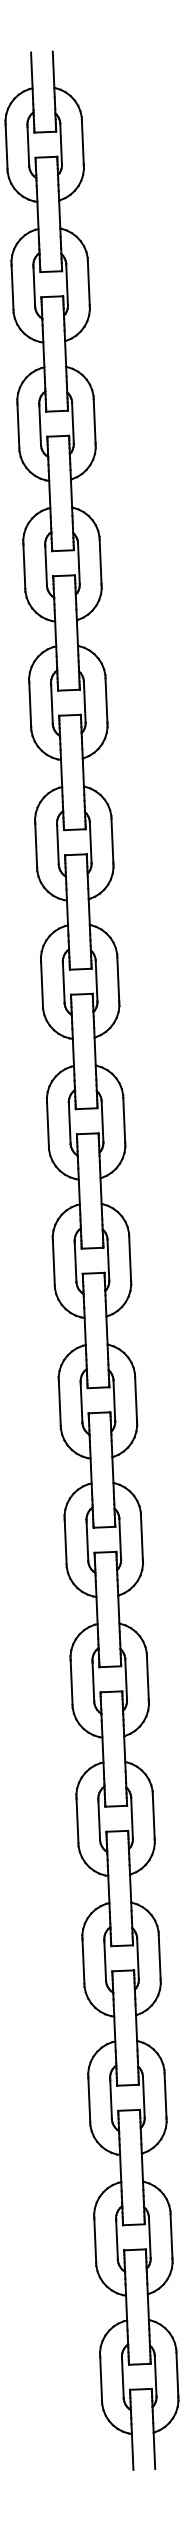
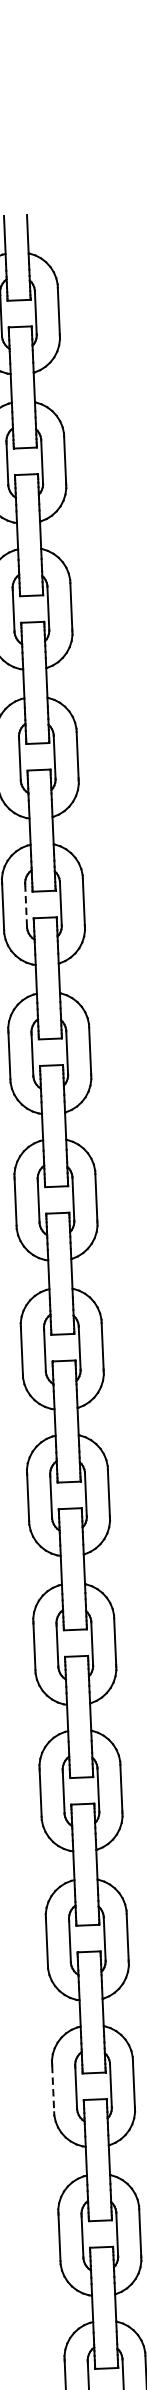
line: (51, 703) -> (25, 905), solid -> dashed
line: (77, 1821) -> (53, 2089), solid -> dashed

